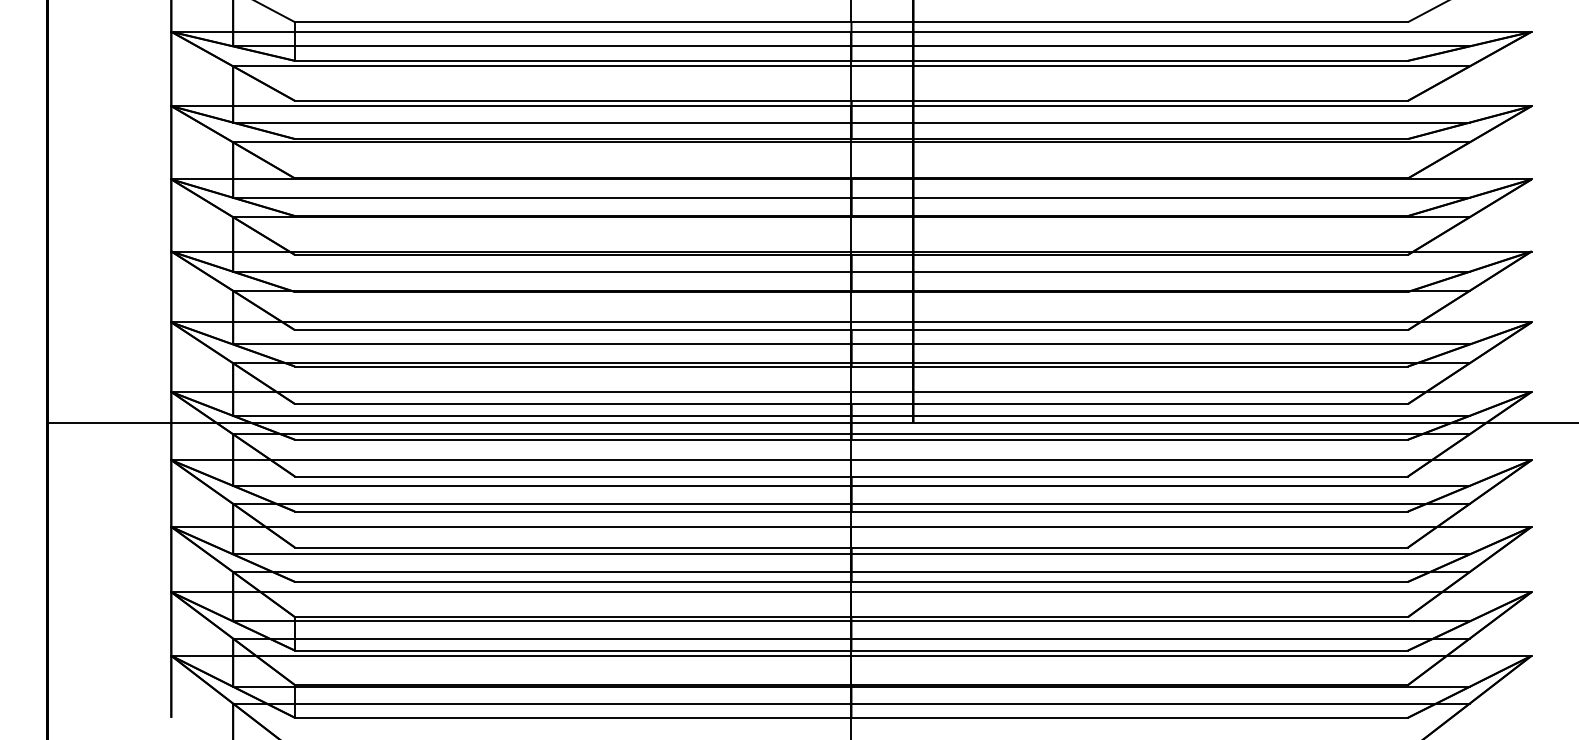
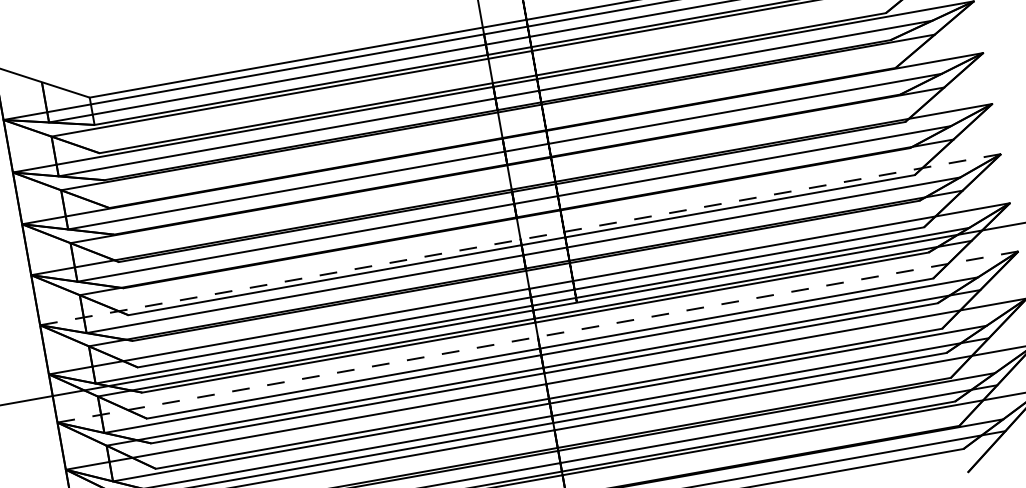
line: (851, 322) -> (520, 239), solid -> dashed
line: (851, 460) -> (538, 337), solid -> dashed

